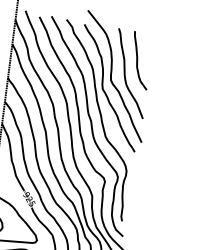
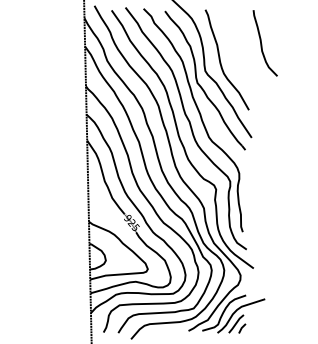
curve: (138, 61) -> (262, 44), moved

